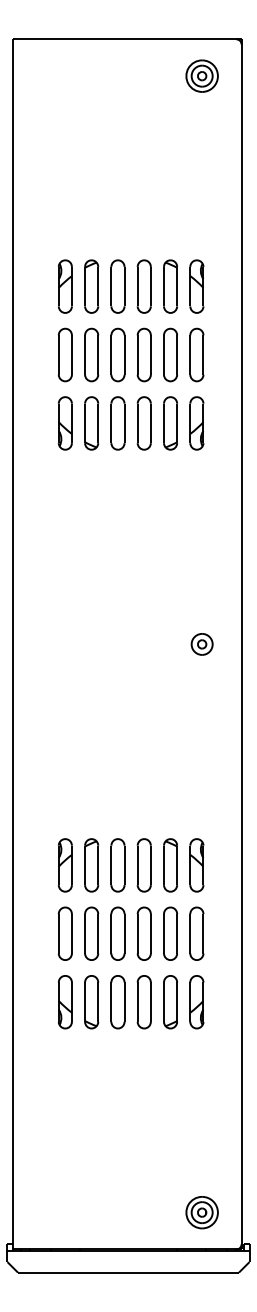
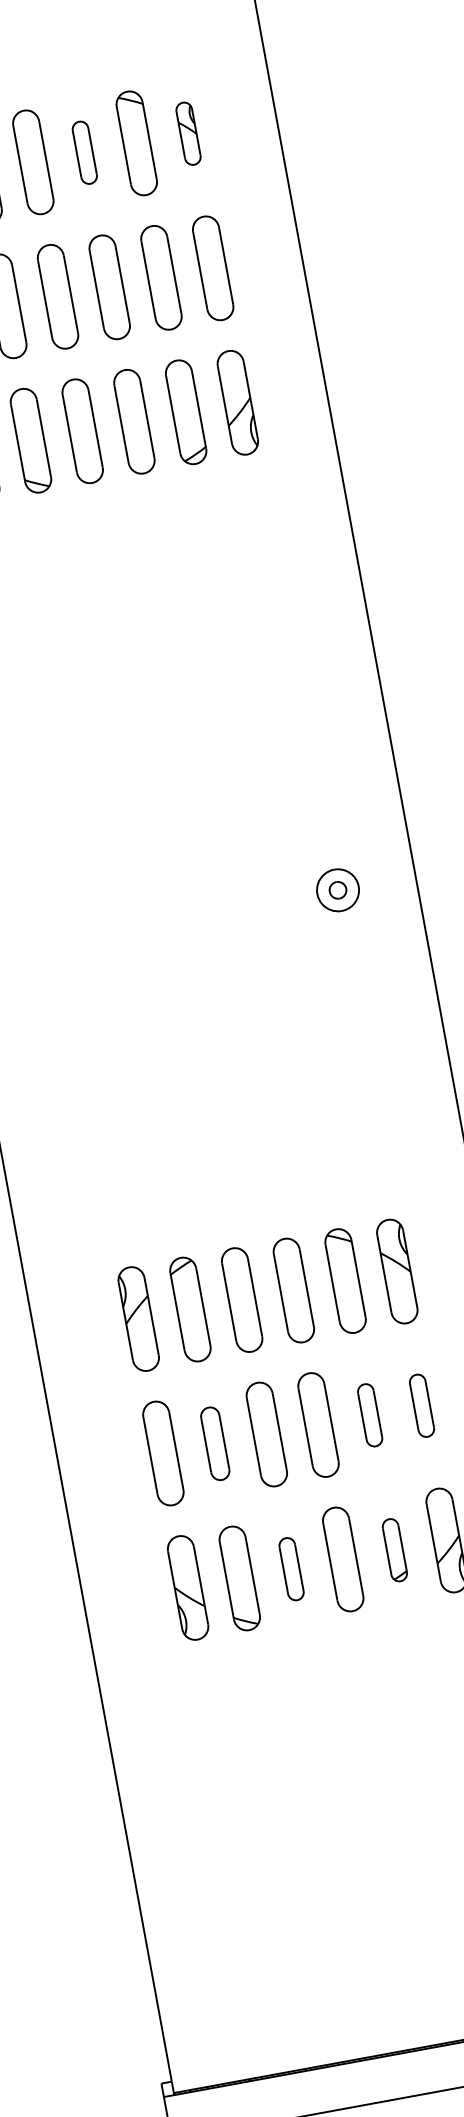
part: (143, 286) -> (83, 152), size x0.6
part: (196, 286) -> (187, 133), size x0.6
part: (201, 644) -> (336, 890), moved
part: (91, 933) -> (214, 1443), size x0.7
part: (170, 933) -> (369, 1414), size x0.6
part: (196, 933) -> (421, 1405), size x0.6
part: (117, 1002) -> (290, 1569), size x0.6
part: (170, 1002) -> (394, 1550), size x0.6

